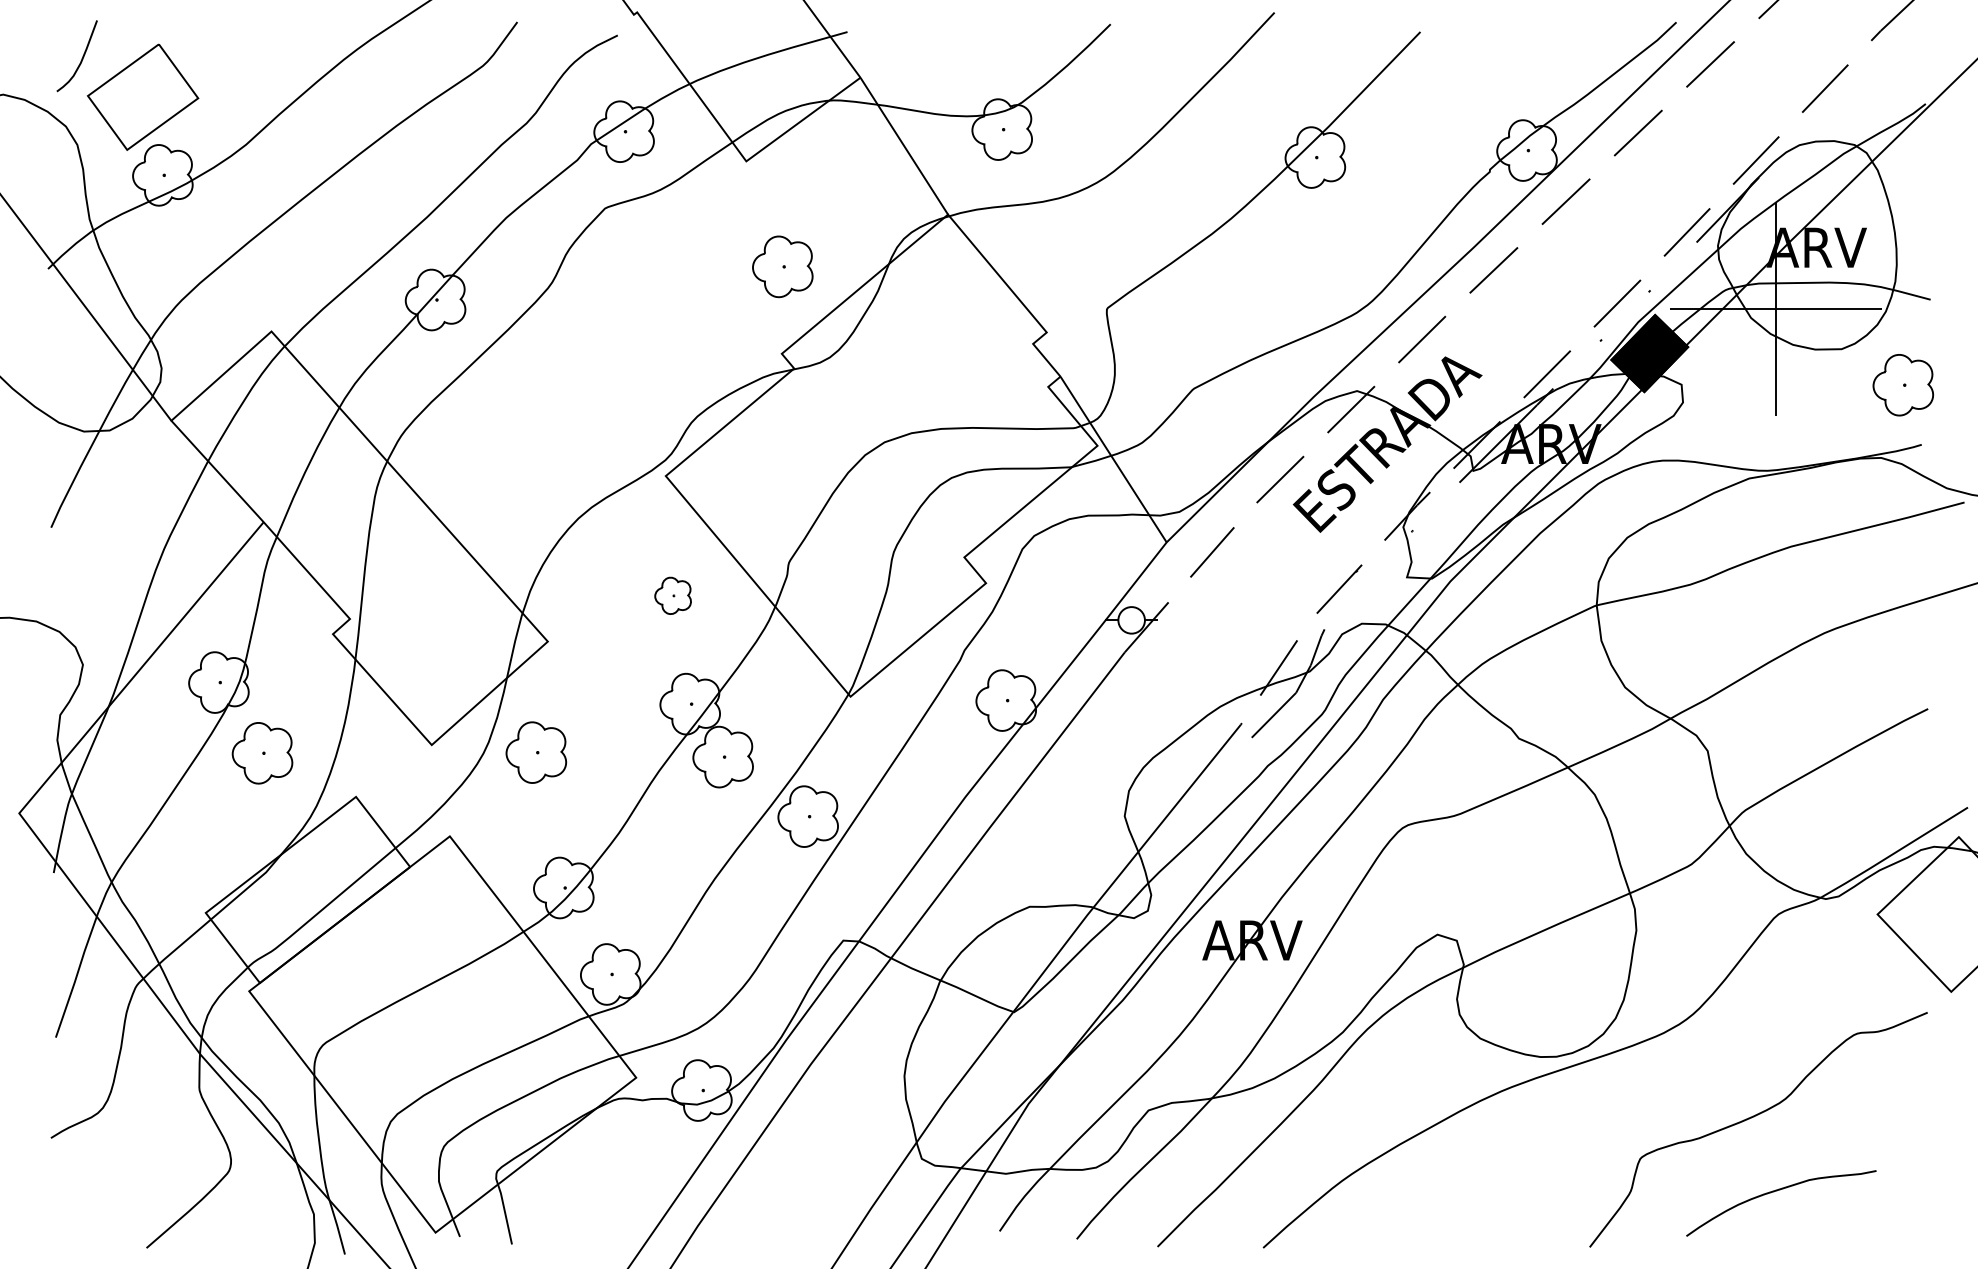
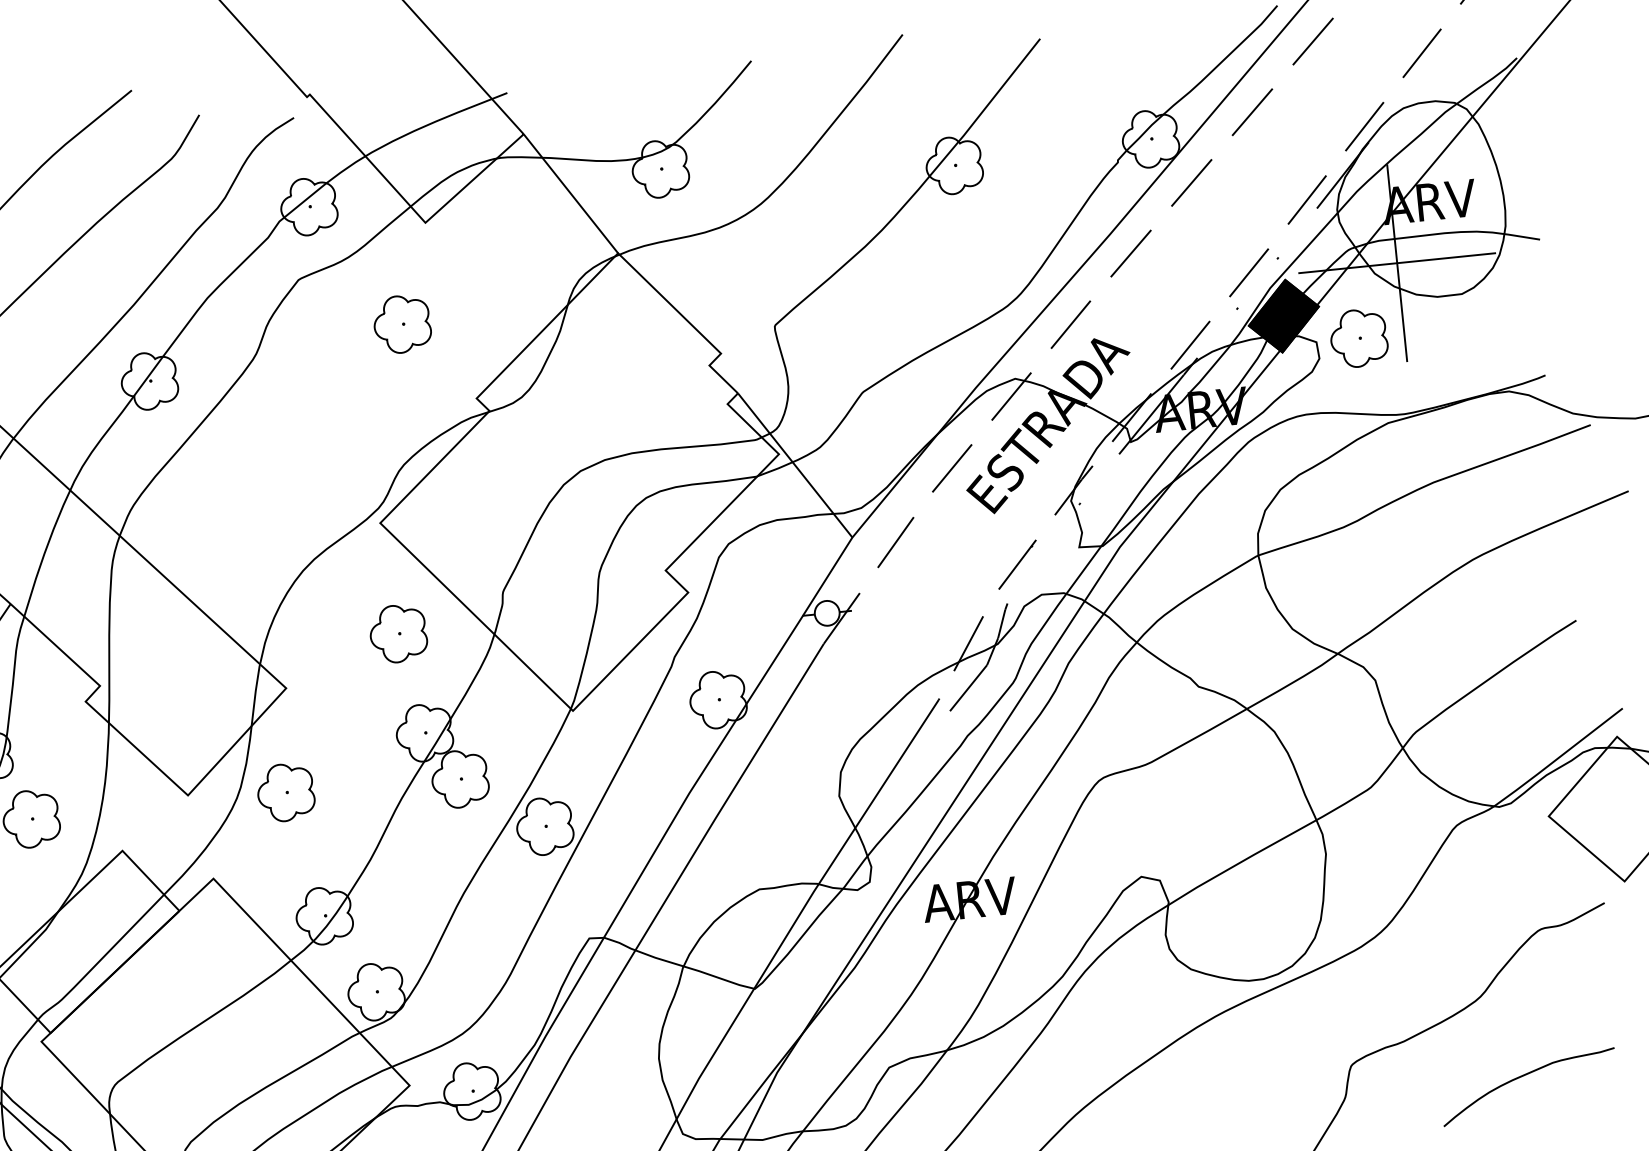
part: (782, 266) -> (402, 324), moved
part: (1903, 385) -> (1359, 338), moved
part: (672, 595) -> (397, 633), size x1.67
curve: (1777, 1191) -> (1524, 1076), moved

